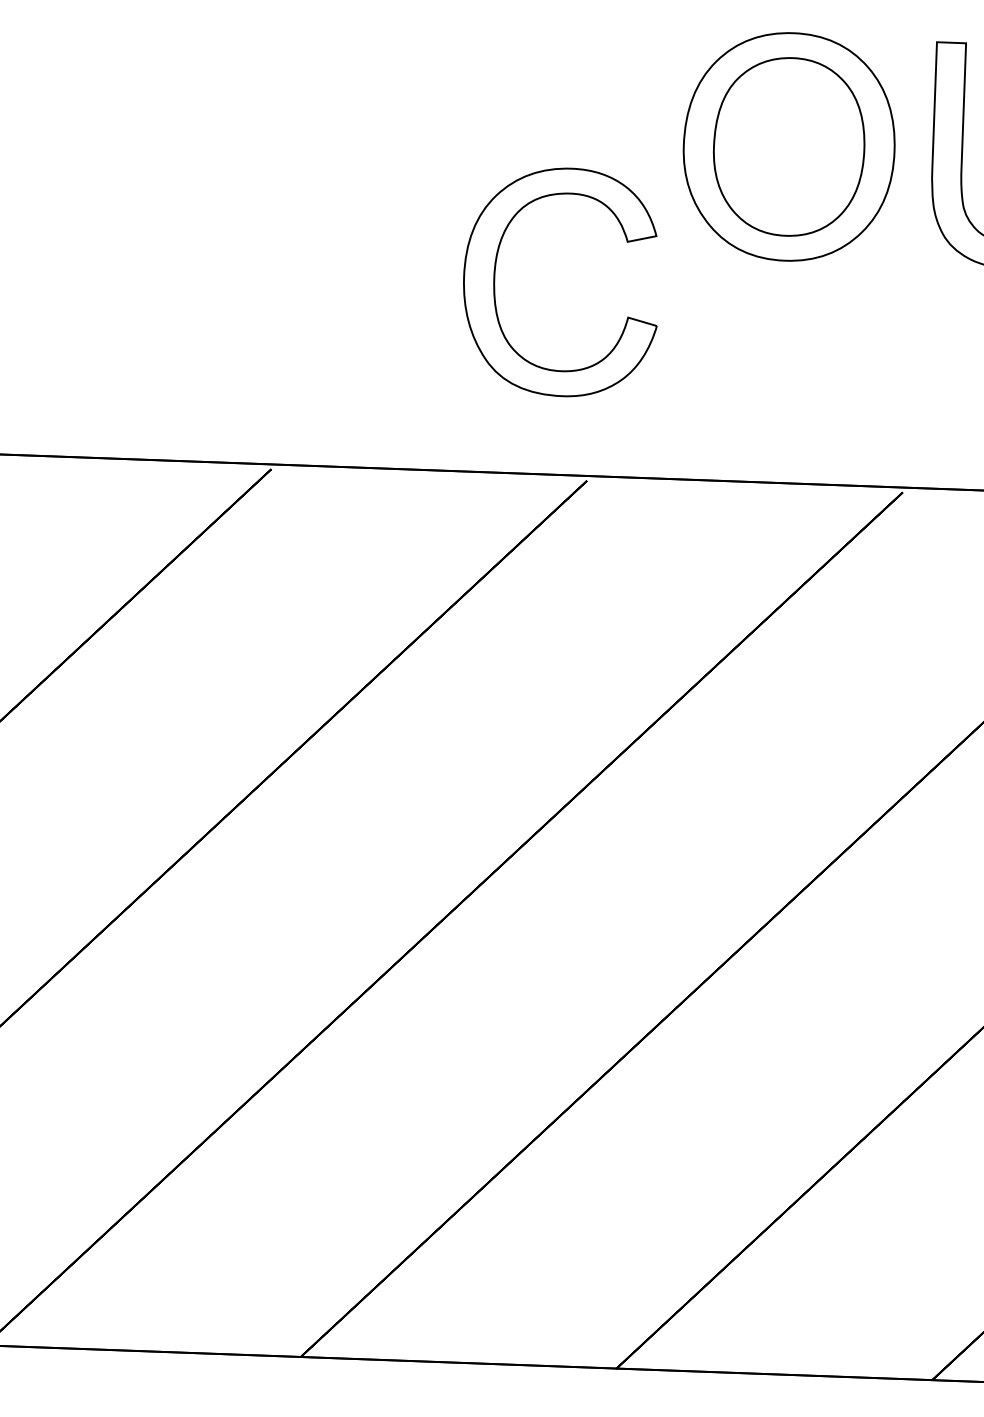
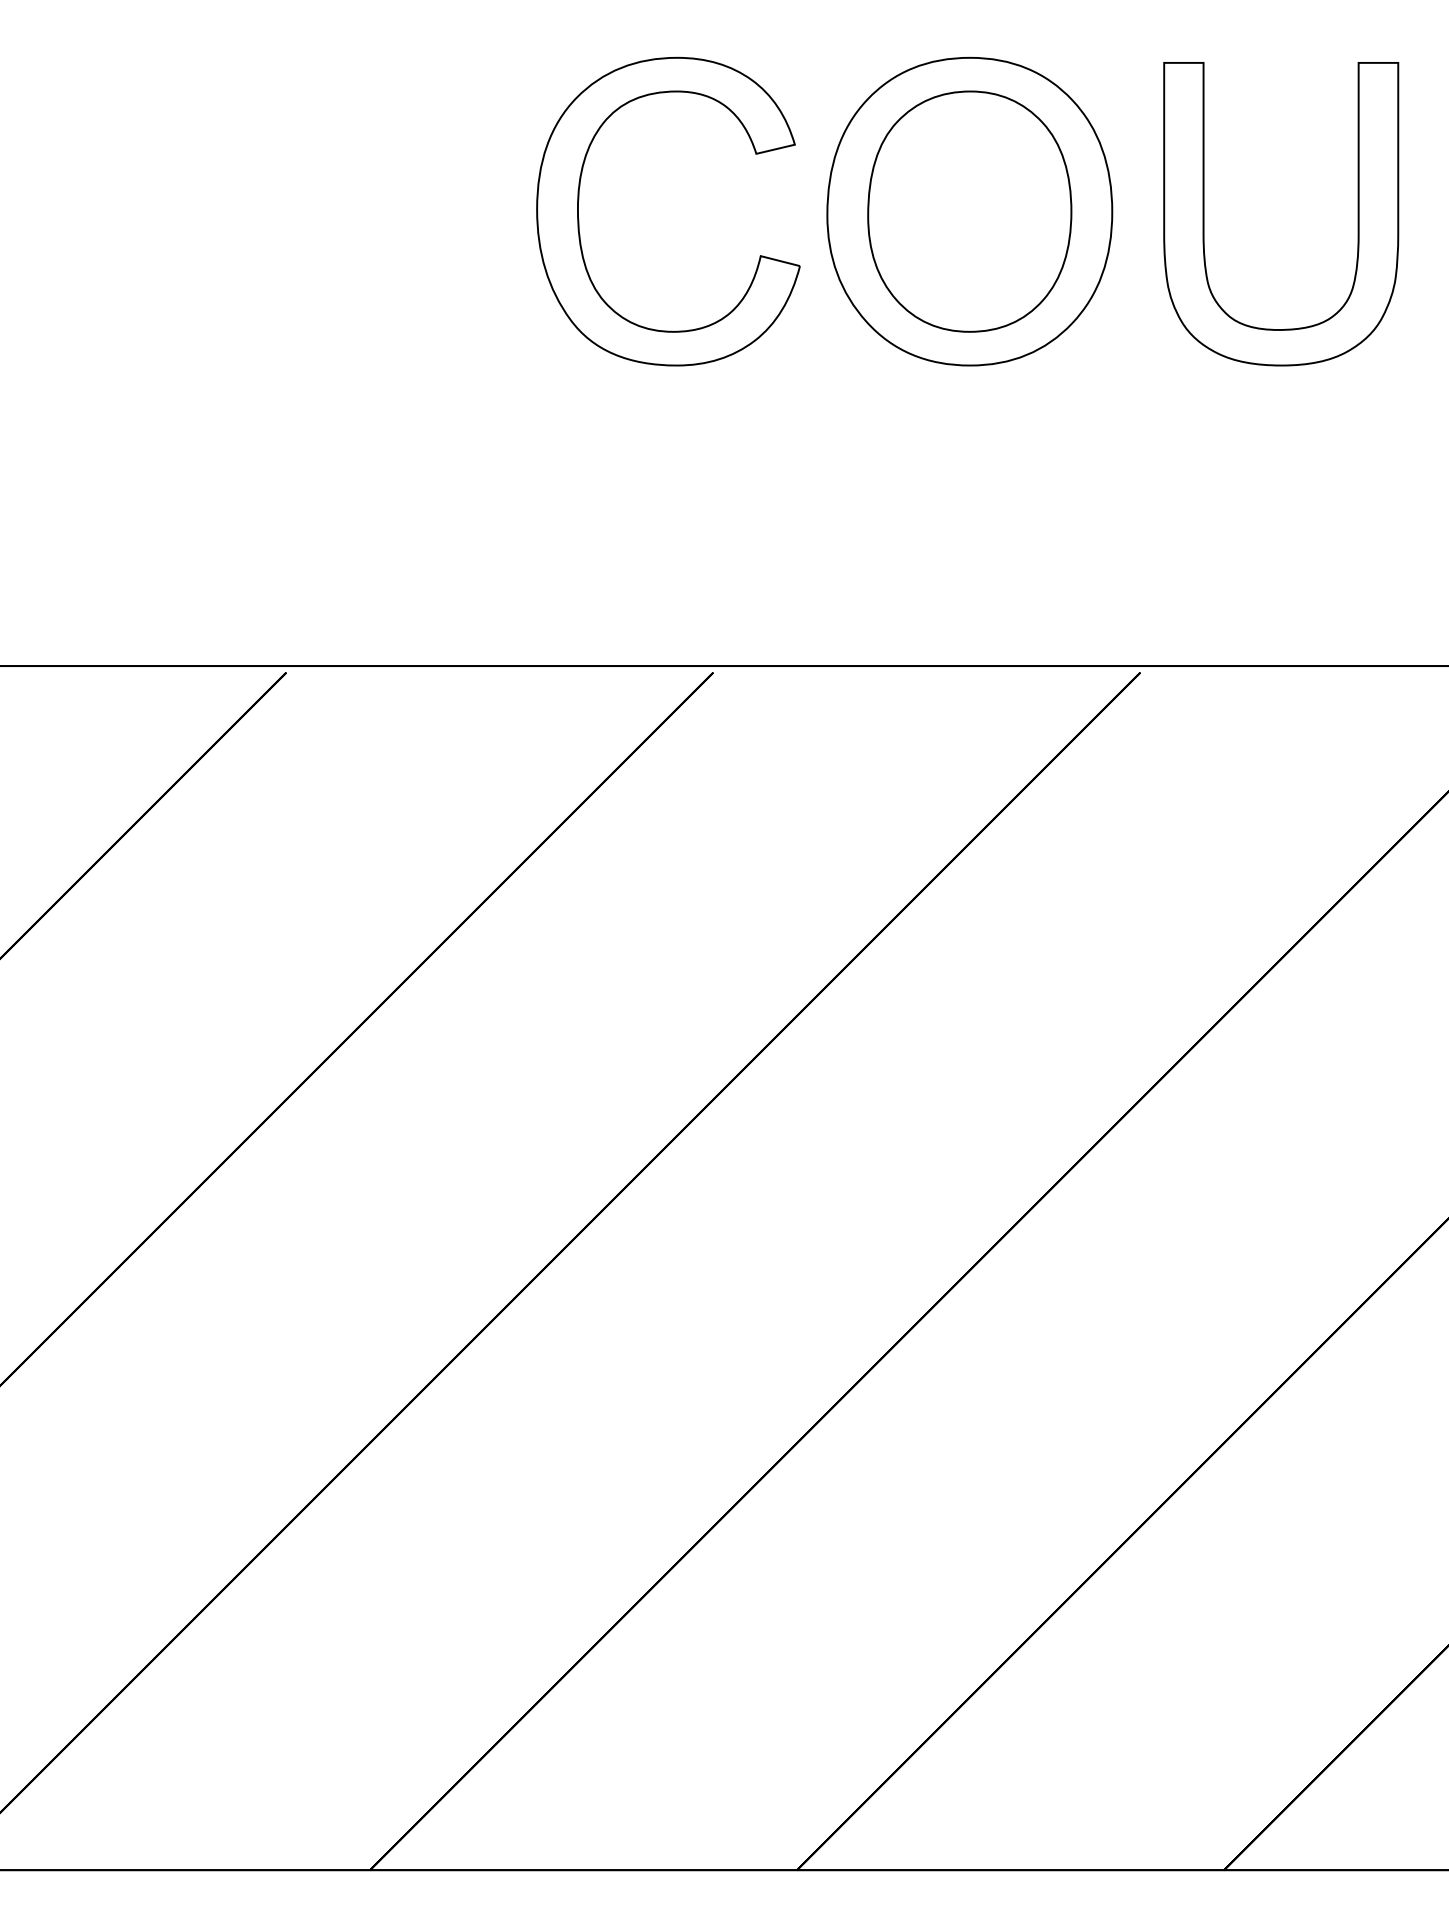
part: (495, 285) -> (579, 219), moved

